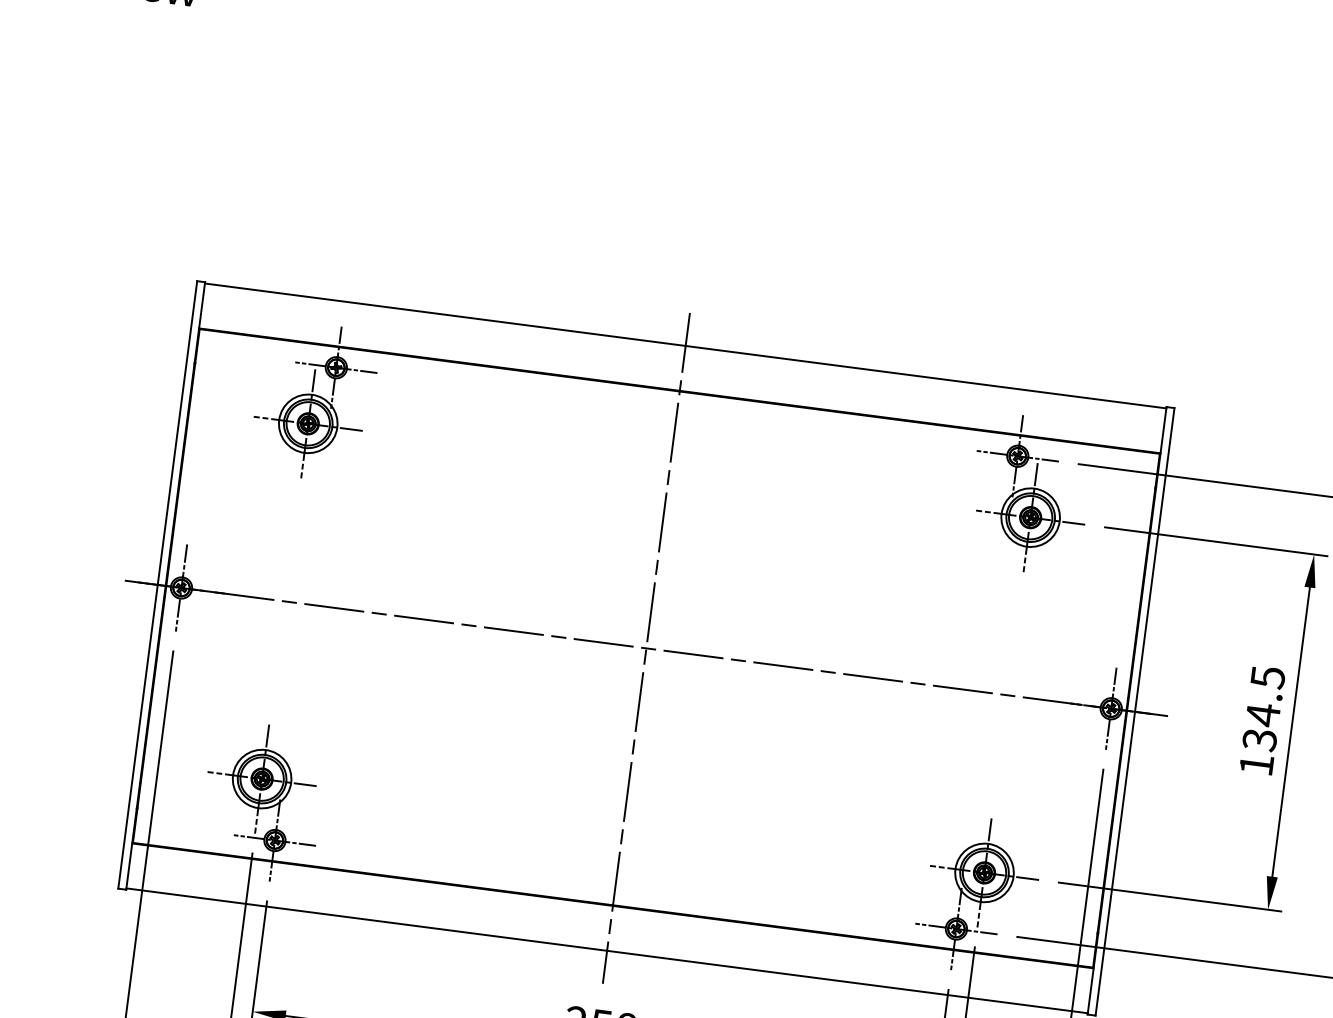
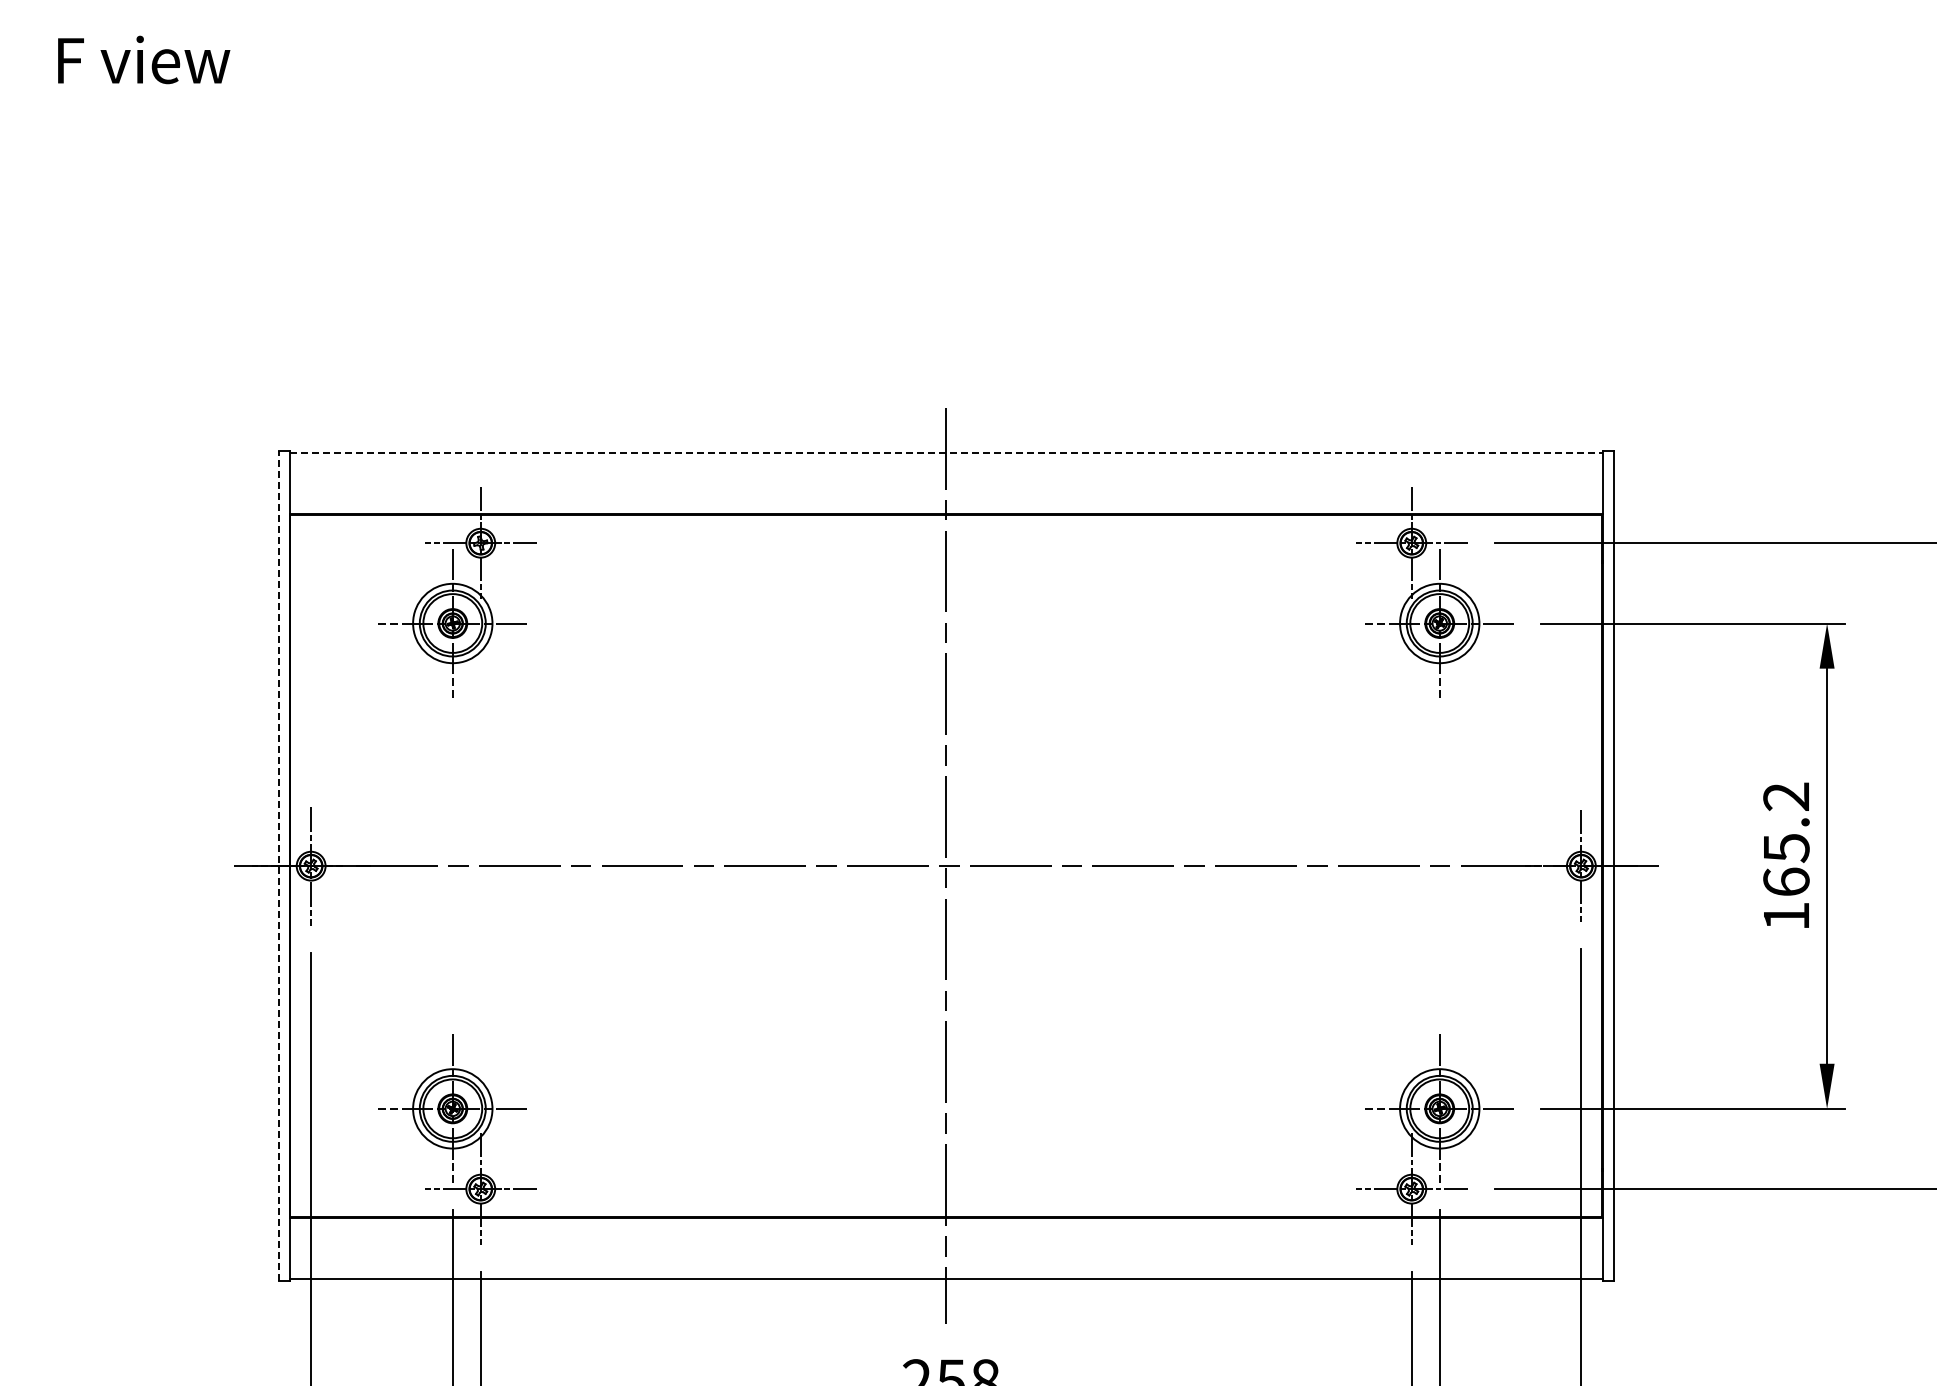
line: (685, 346) -> (946, 453), solid -> dashed
line: (157, 585) -> (278, 866), solid -> dashed
text: (1263, 708) -> (1786, 839), 134.5 -> 165.2

